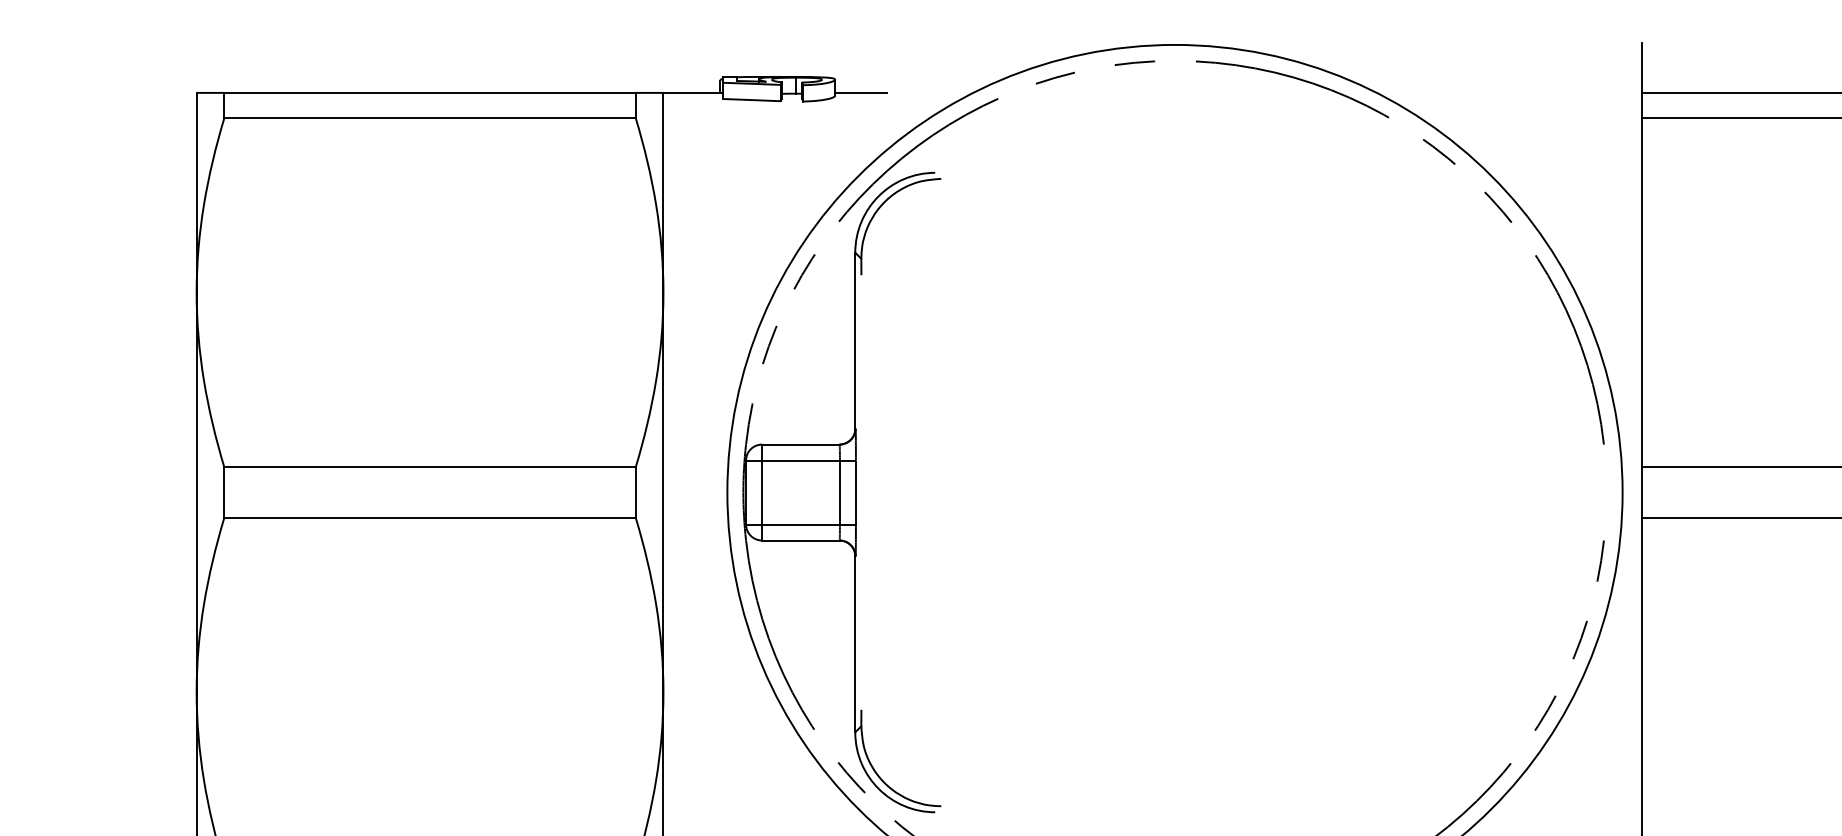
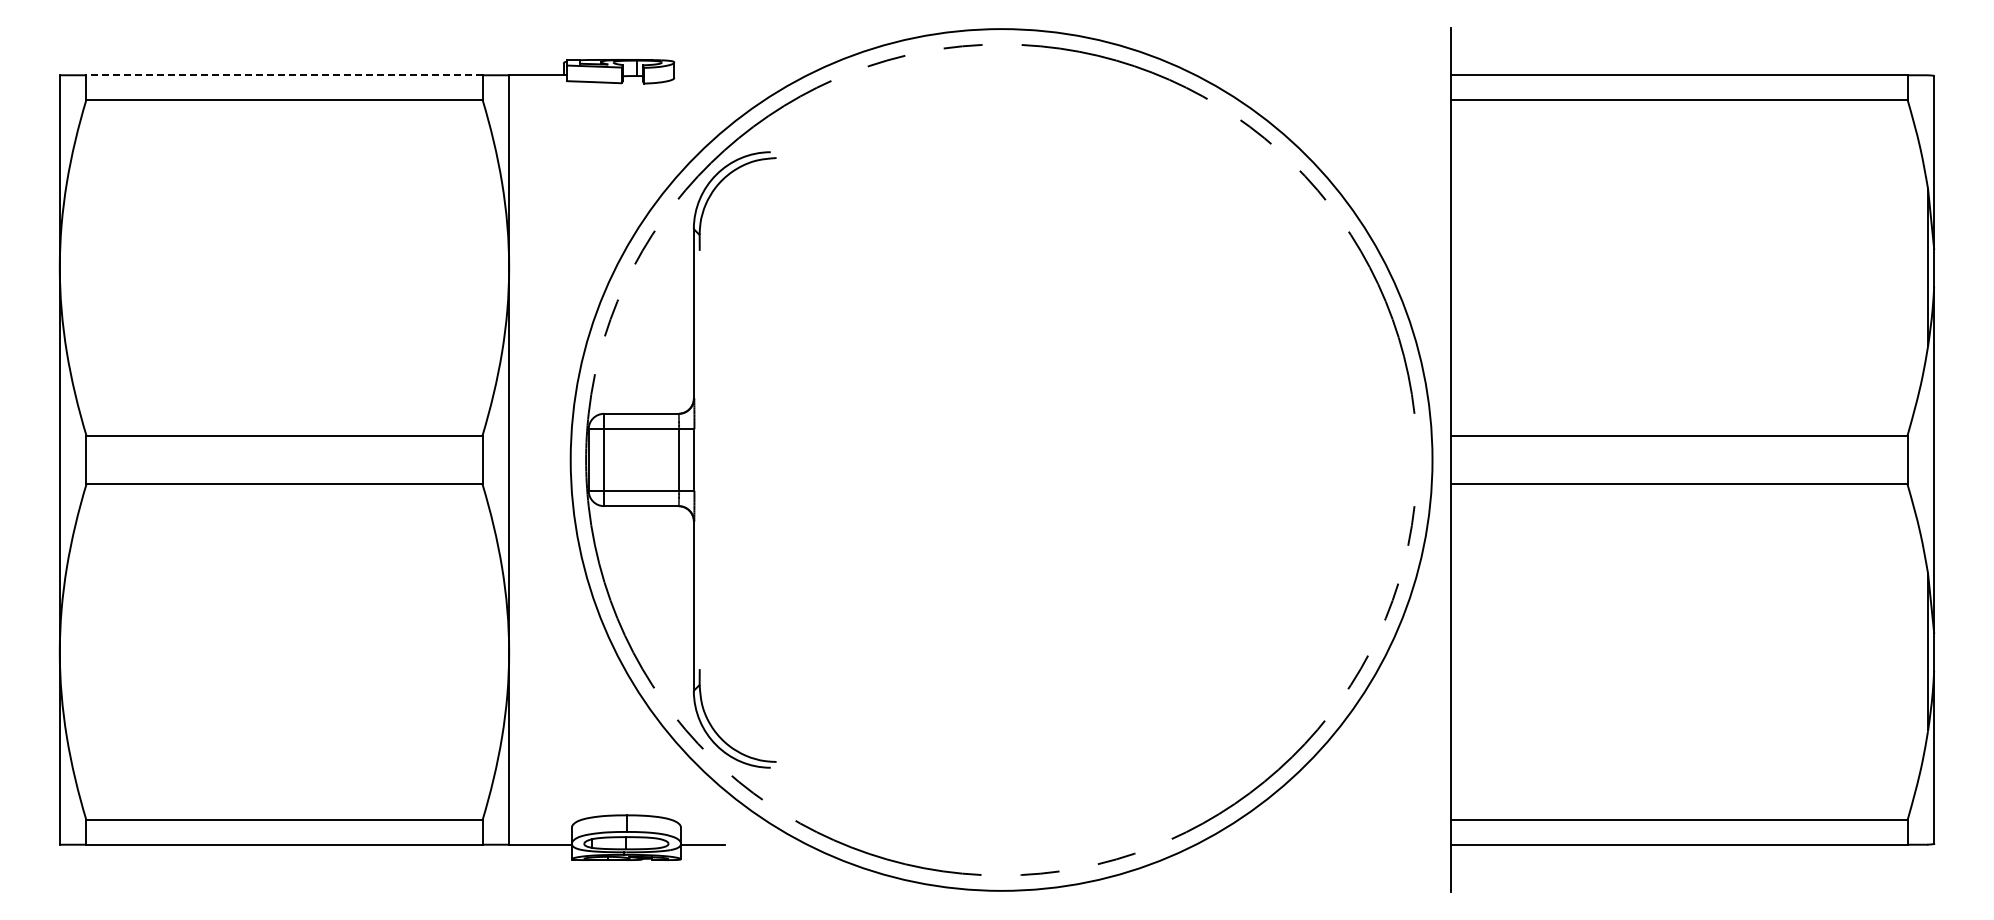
line: (429, 93) -> (283, 75), solid -> dashed
line: (861, 93) -> (699, 75), removed

